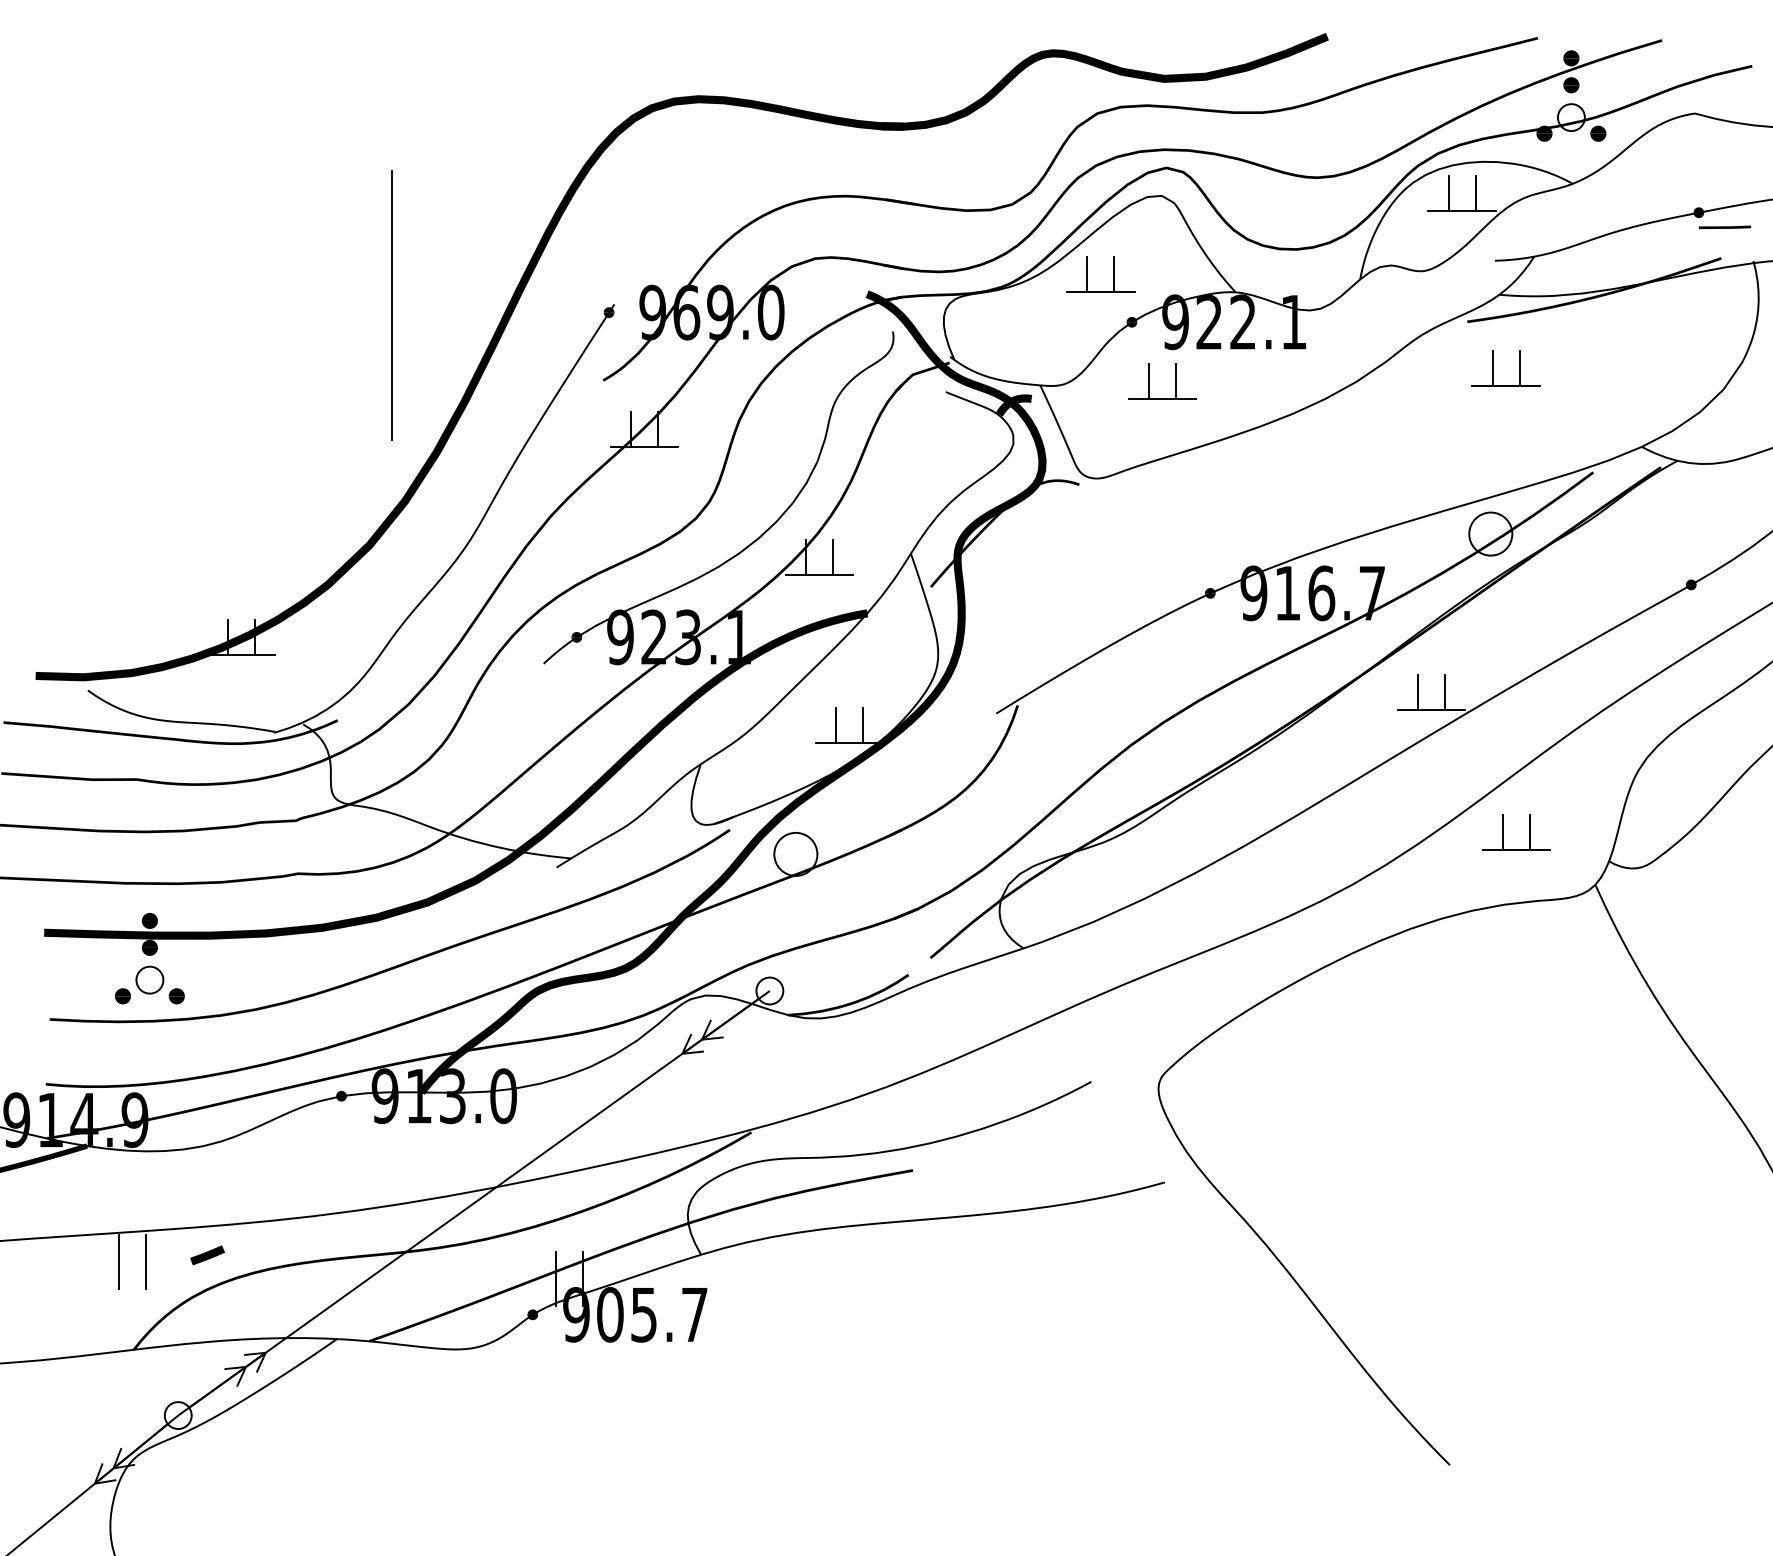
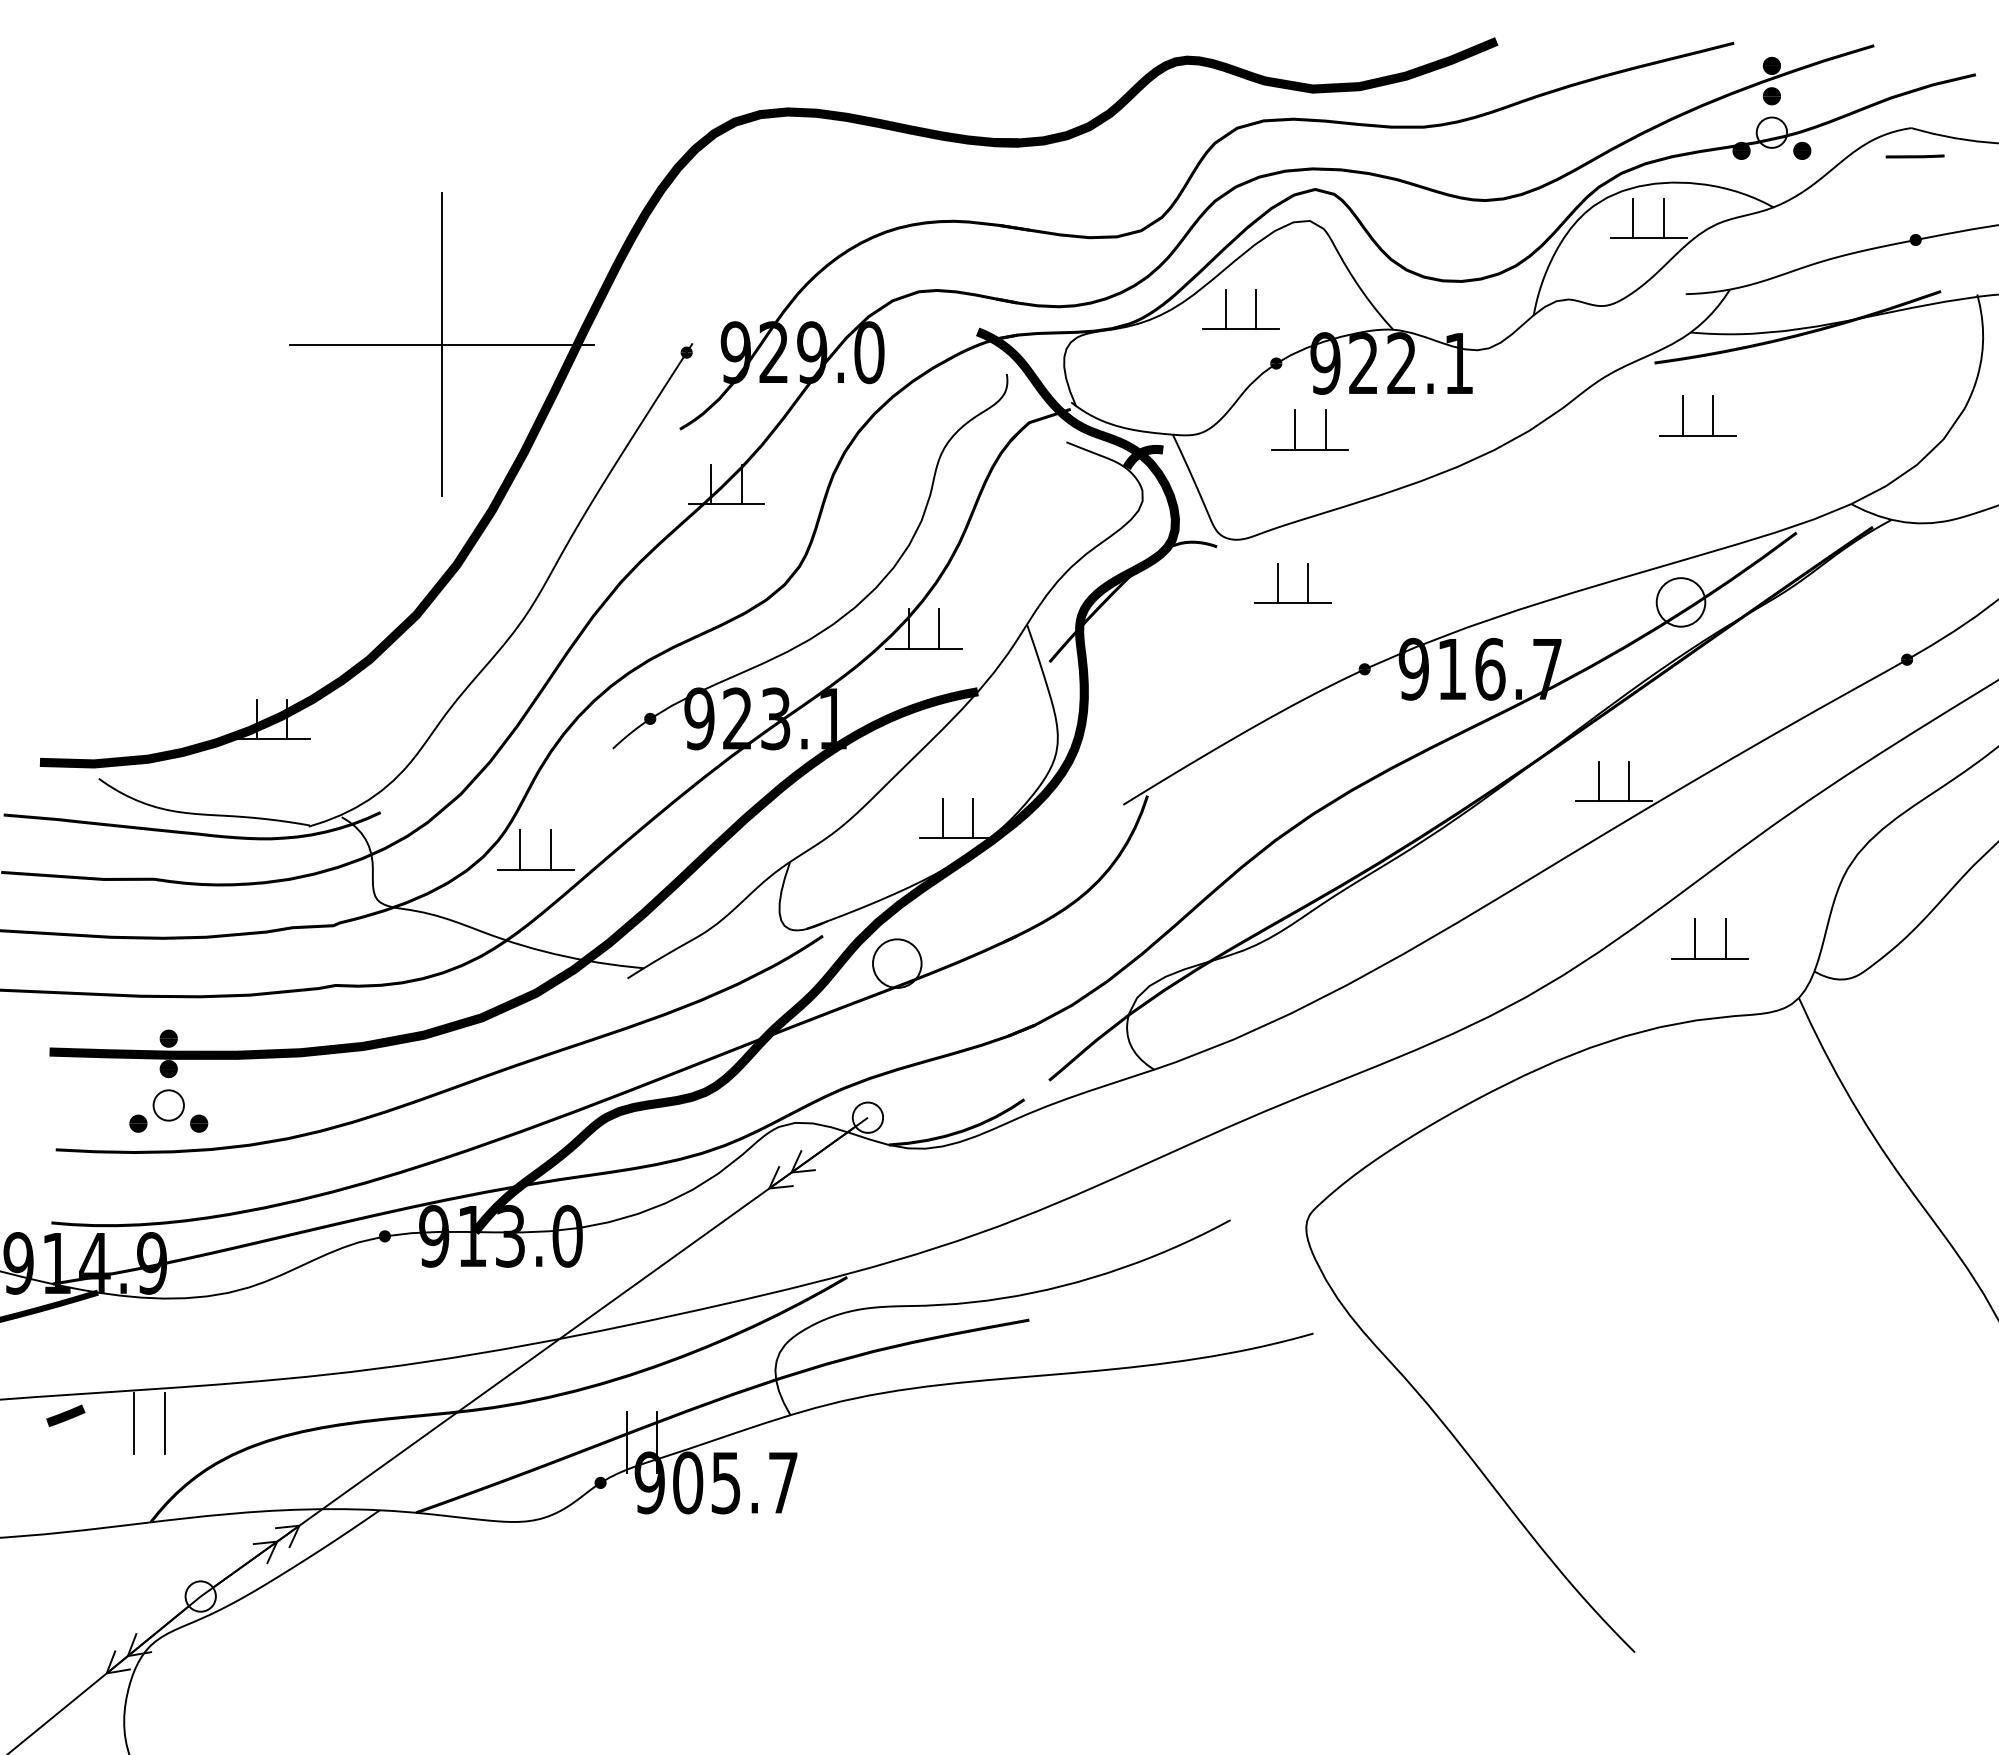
line: (1724, 227) -> (1914, 156), moved
line: (391, 305) -> (441, 344), added
text: (686, 312) -> (774, 352), 969.0 -> 929.0
part: (1133, 517) -> (1278, 583), added
part: (461, 753) -> (520, 849), added
line: (207, 1255) -> (65, 1415), moved

